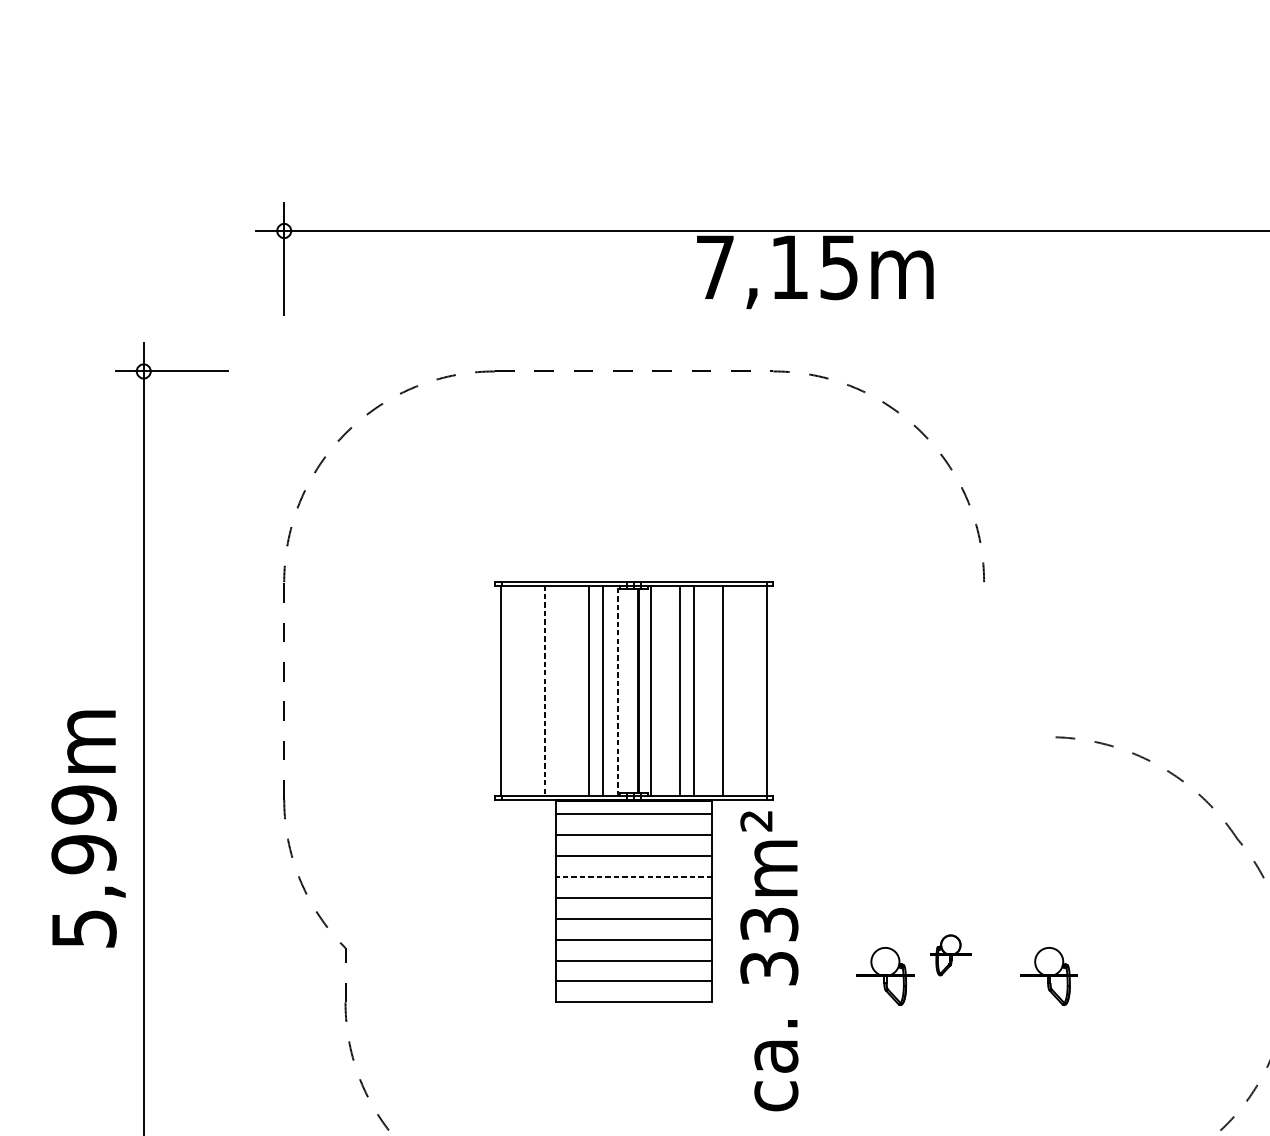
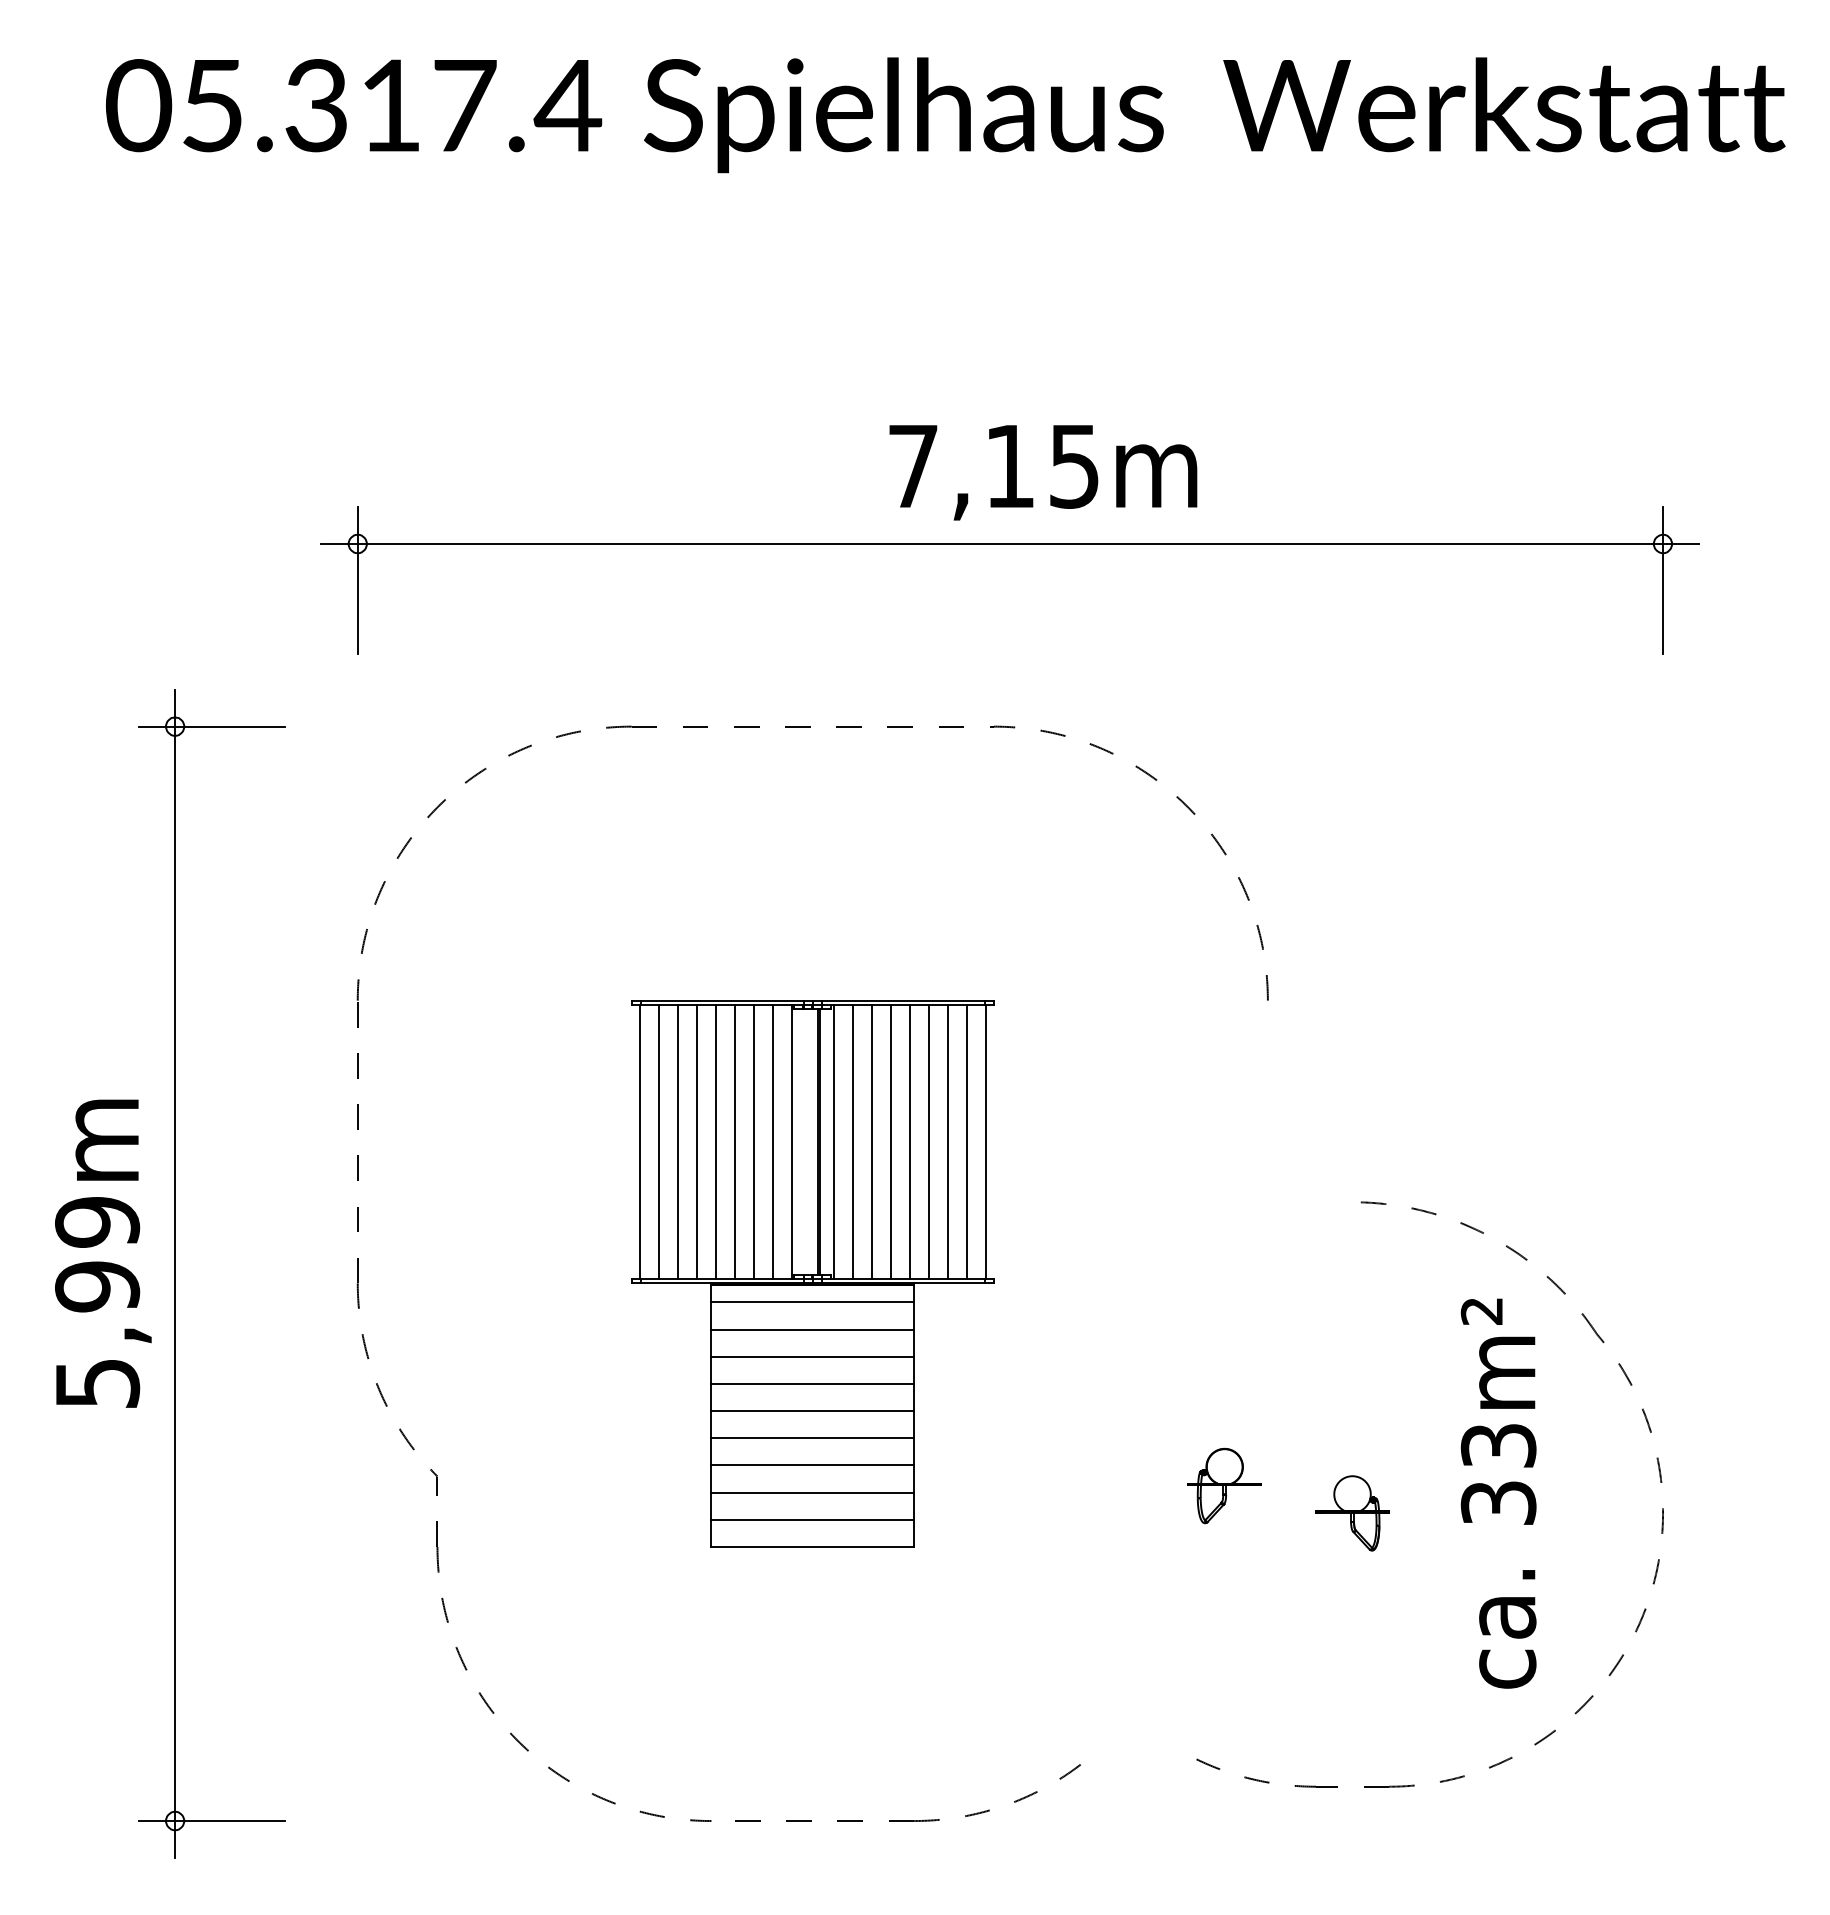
text: (815, 272) -> (1043, 472), moved
line: (515, 690) -> (658, 1141), added
line: (530, 690) -> (677, 1141), added
line: (544, 690) -> (696, 1141), dashed -> solid
line: (559, 690) -> (715, 1141), added
line: (573, 690) -> (734, 1141), added
line: (618, 690) -> (792, 1141), dashed -> solid
line: (665, 690) -> (853, 1141), added
line: (709, 690) -> (910, 1141), added
line: (737, 690) -> (947, 1141), added
line: (752, 690) -> (966, 1141), added
text: (88, 828) -> (103, 1253), moved
line: (633, 876) -> (812, 1383), dashed -> solid
part: (950, 955) -> (1224, 1485), size x1.43
text: (769, 961) -> (1498, 1493), moved
part: (885, 976) -> (1139, 1513), removed

